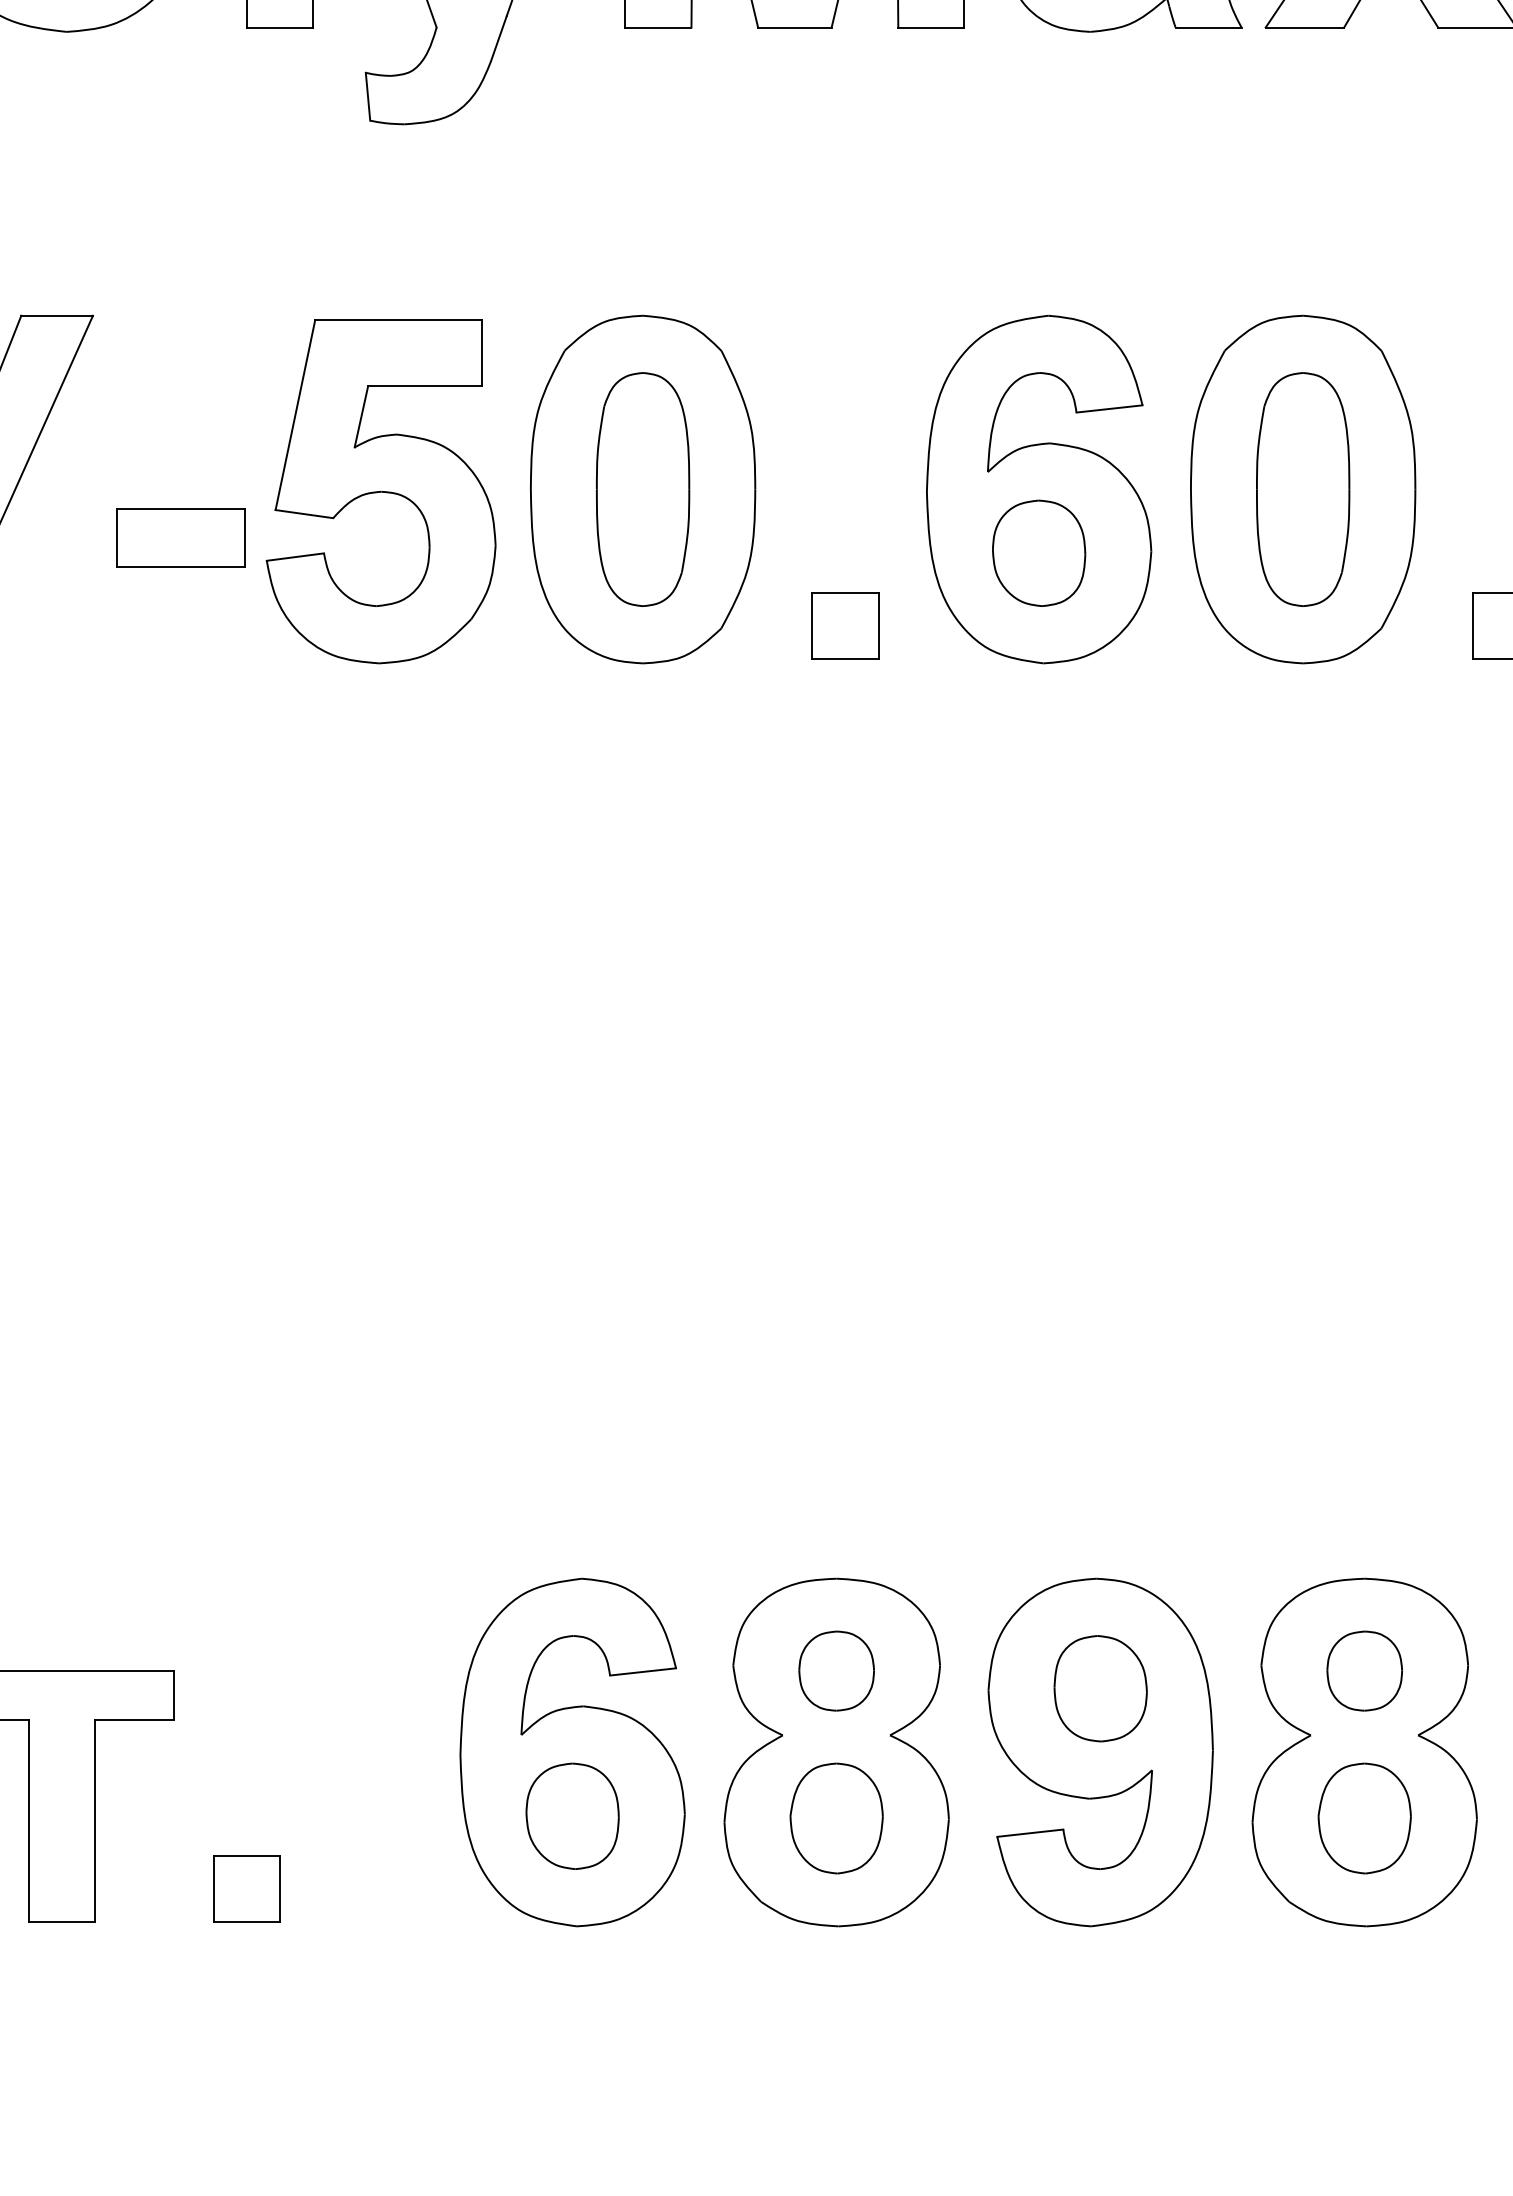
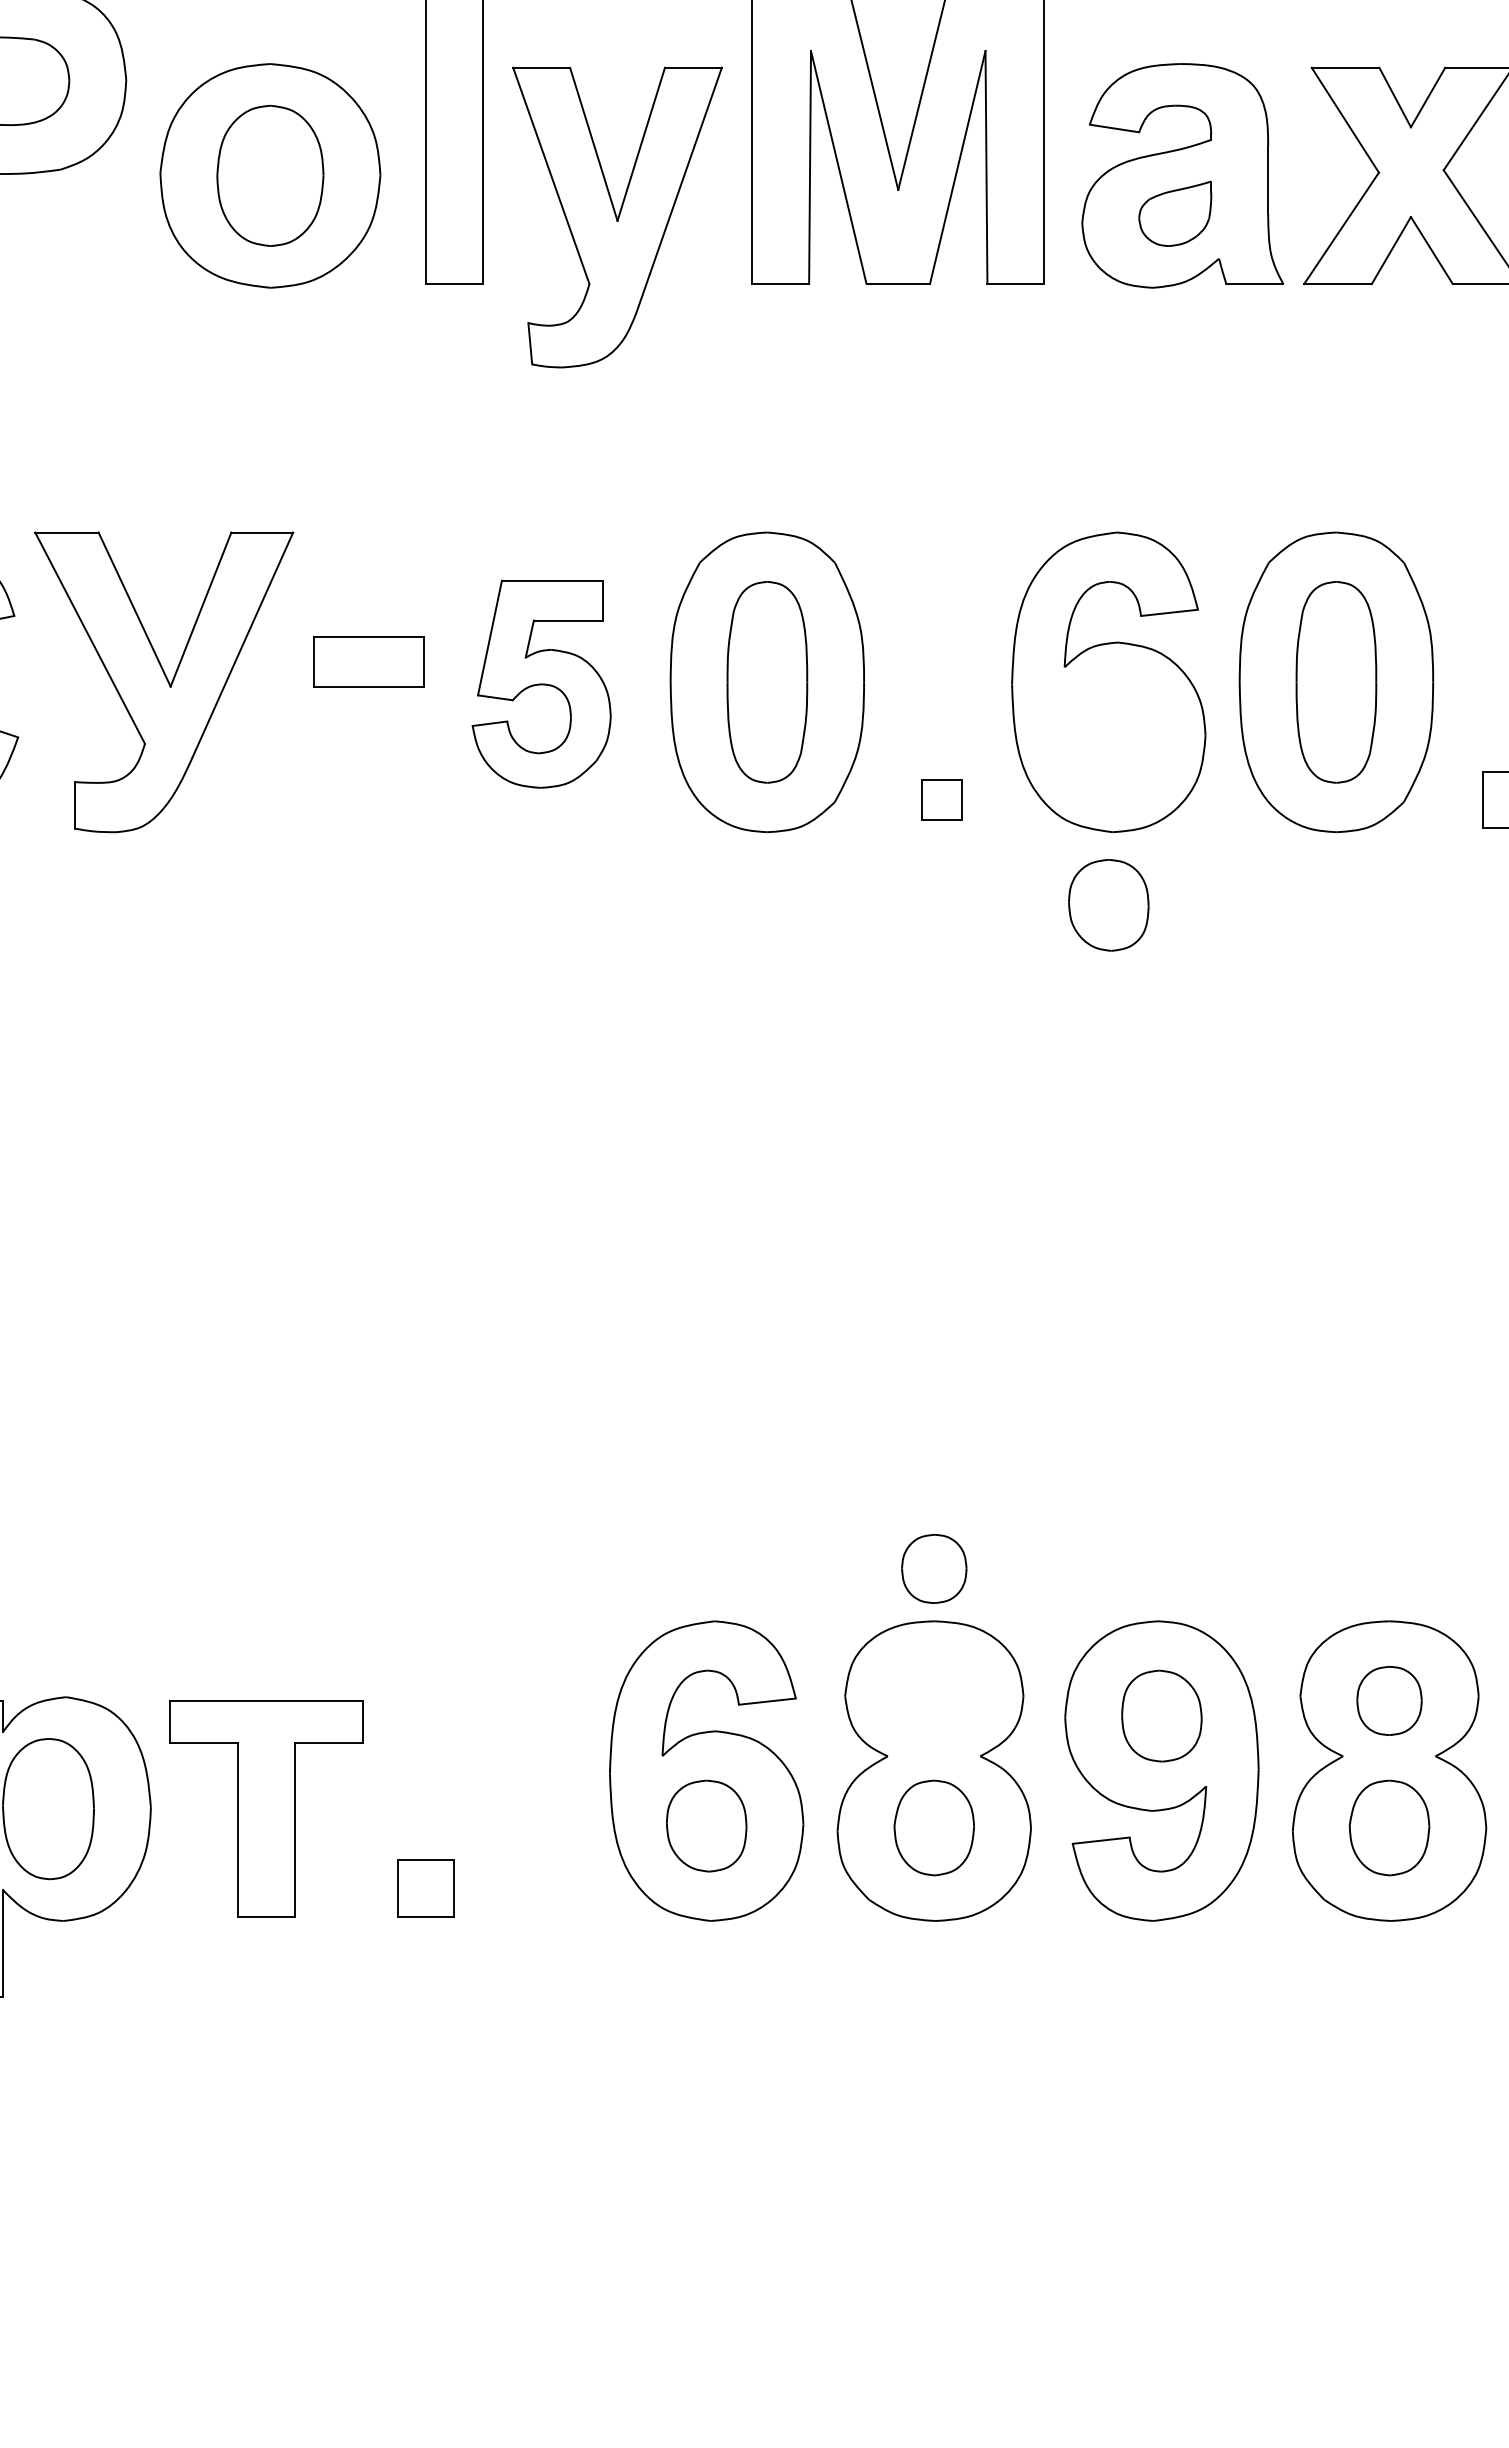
part: (381, 492) -> (541, 684), size x0.7
part: (180, 537) -> (368, 661), moved
part: (1038, 553) -> (1108, 905), moved
part: (845, 625) -> (941, 799), size x0.7
part: (836, 1670) -> (934, 1568), moved

